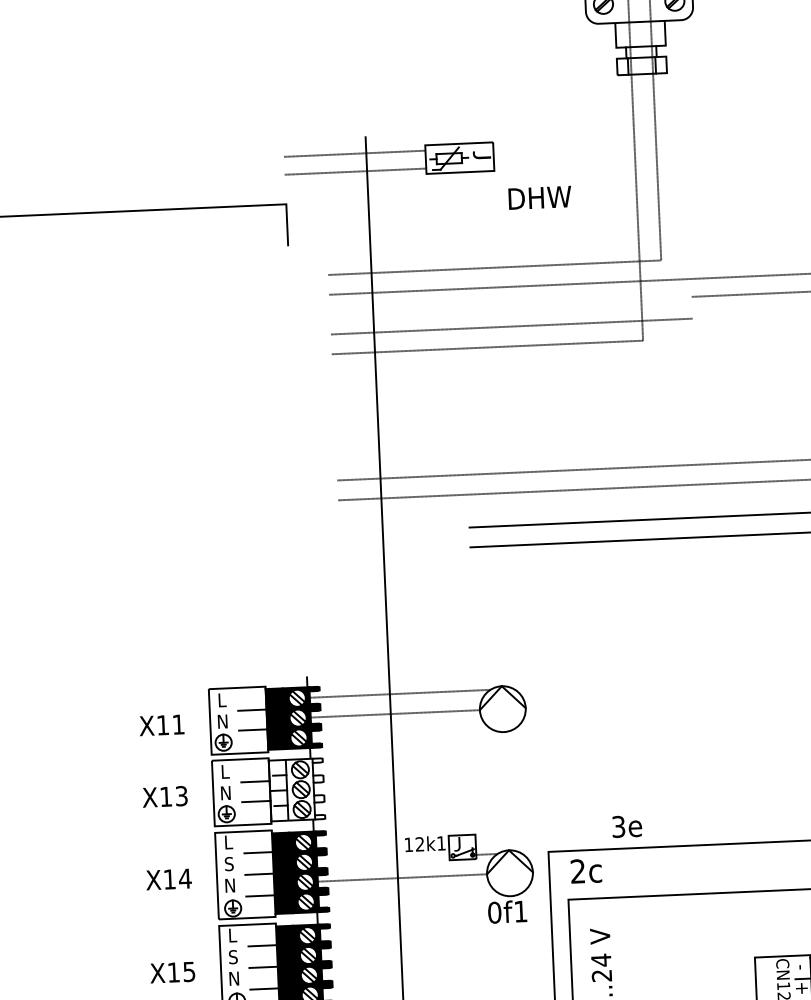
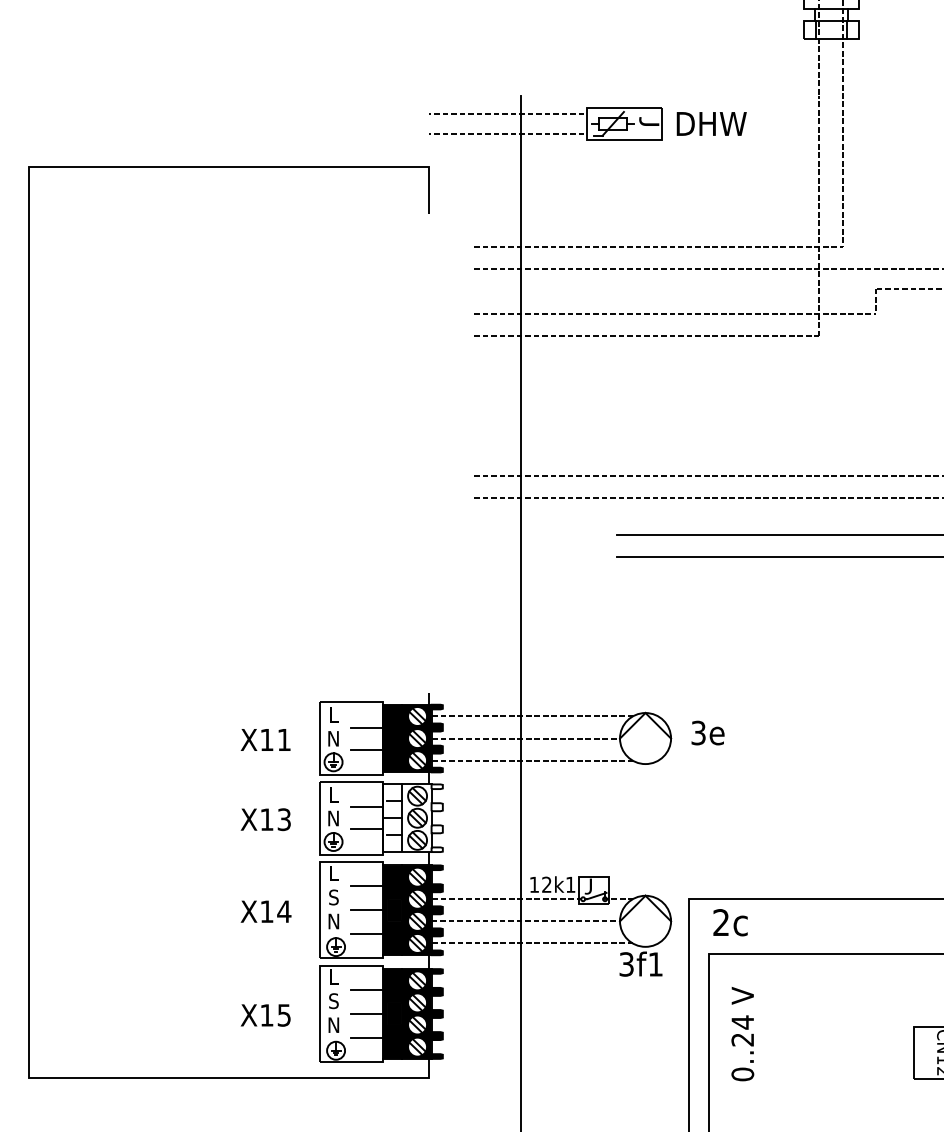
text: (539, 197) -> (711, 123), moved
line: (692, 307) -> (875, 301), added
line: (401, 733) -> (531, 760), added
text: (626, 826) -> (707, 732), moved
line: (384, 859) -> (506, 899), added
line: (408, 897) -> (531, 943), added
text: (494, 912) -> (626, 964), 0f1 -> 3f1

